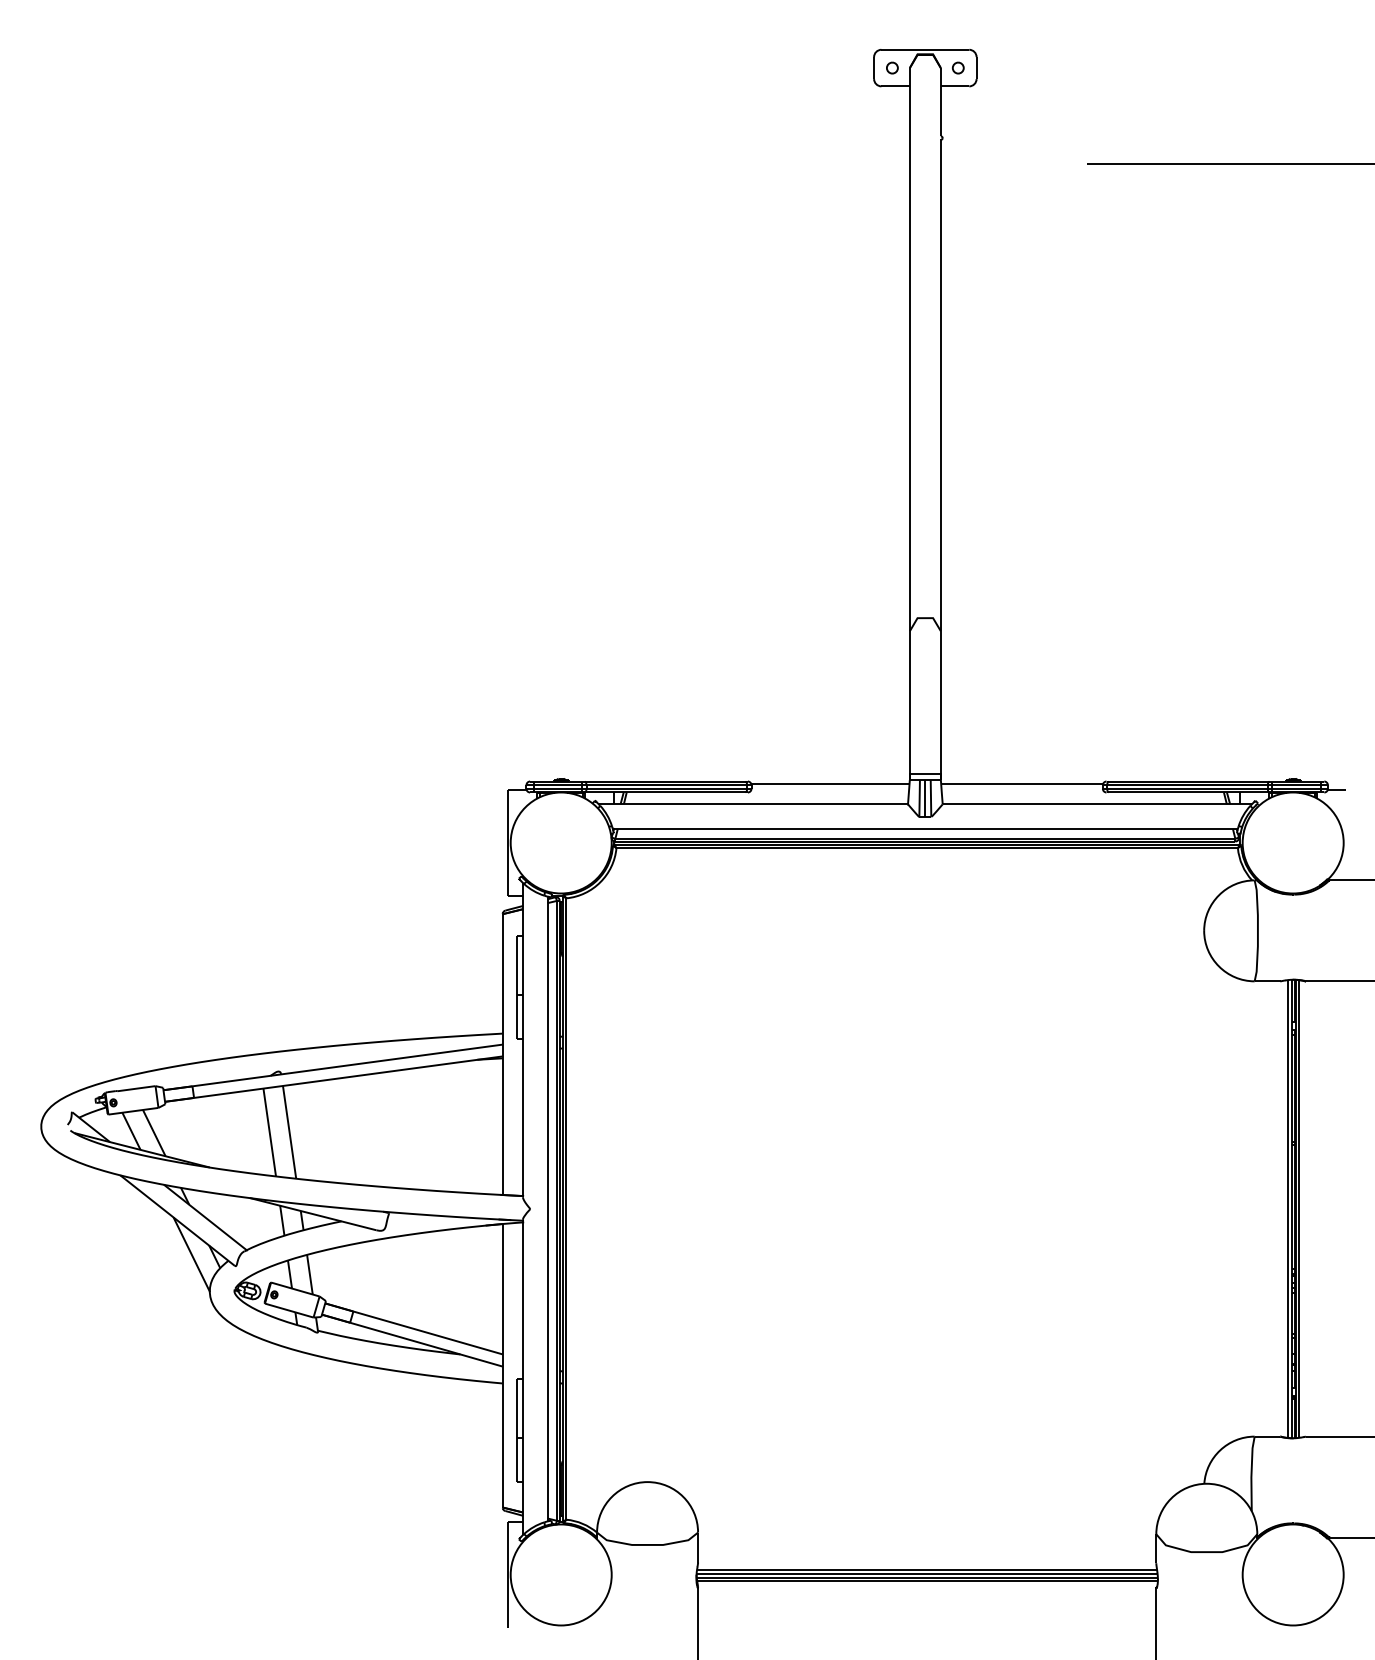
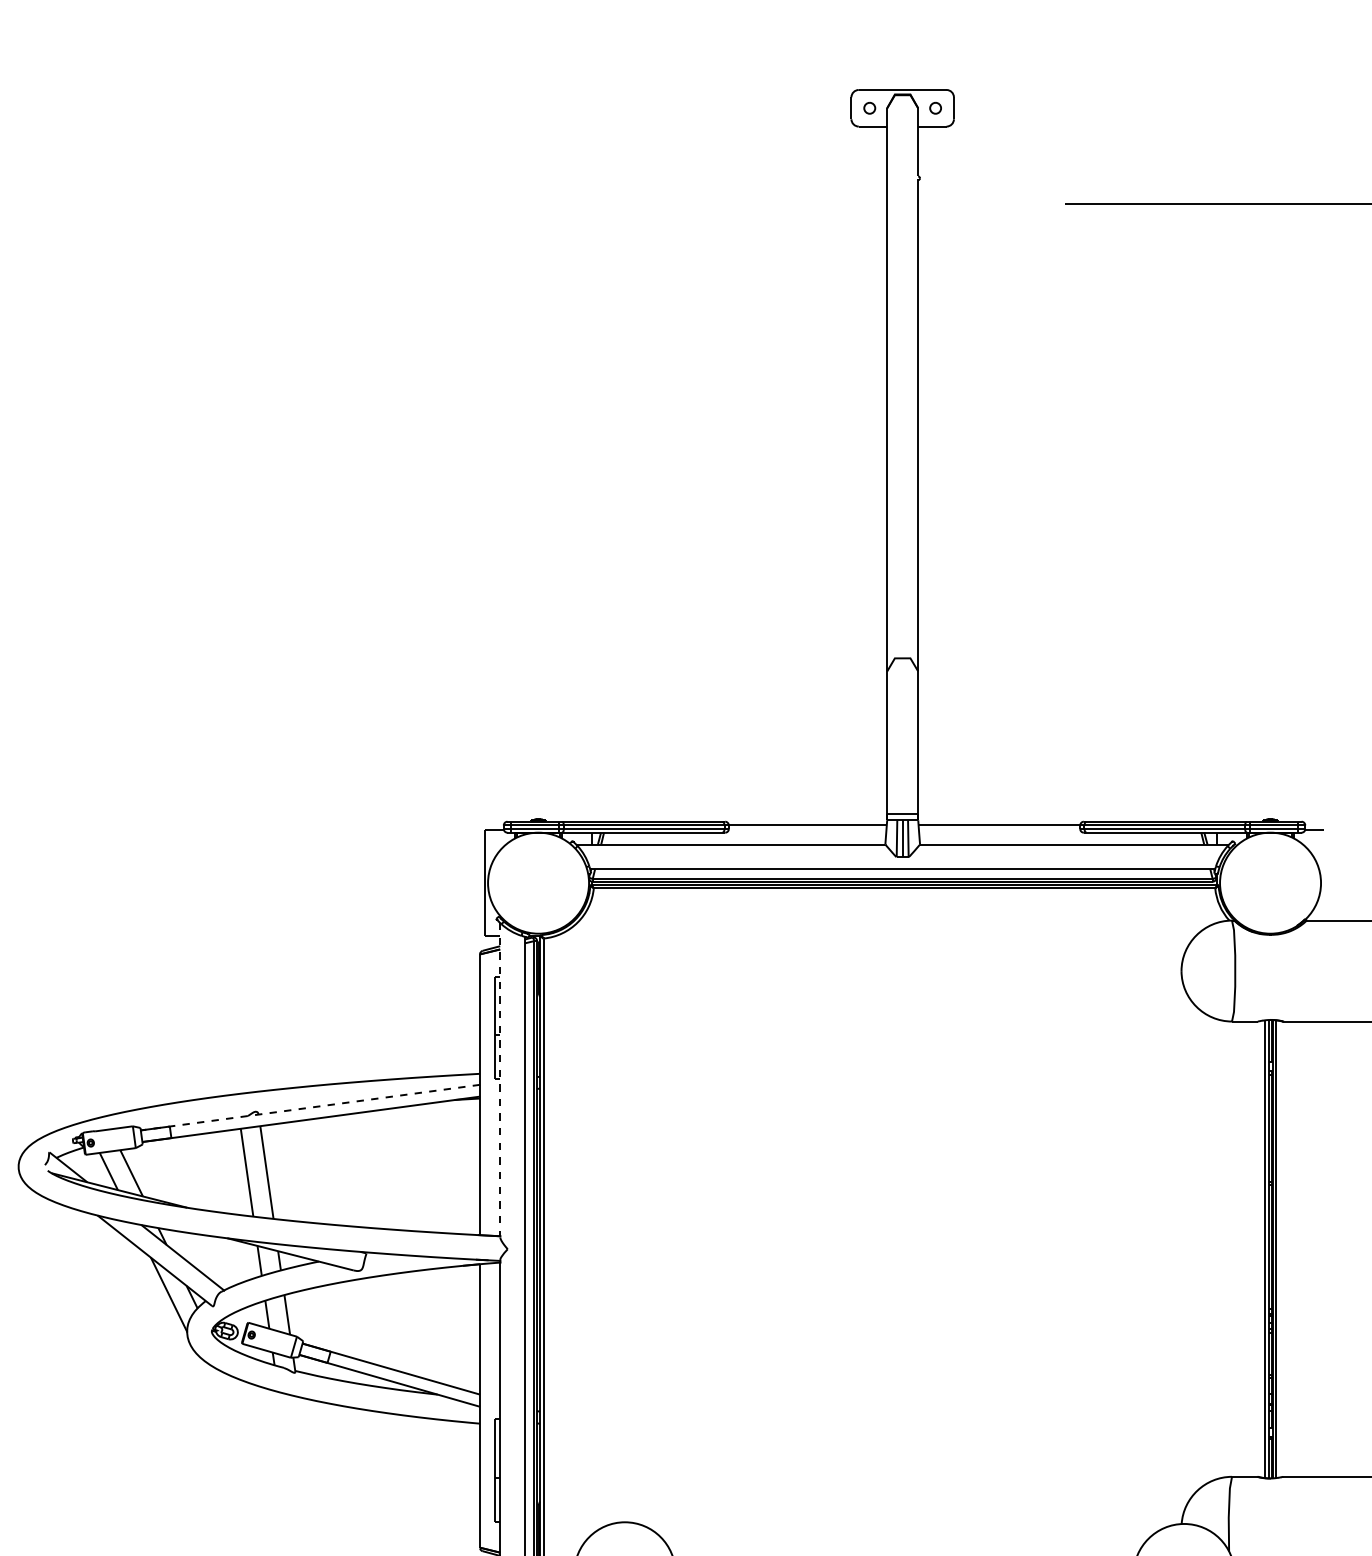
line: (522, 1040) -> (499, 1080), solid -> dashed
line: (332, 1067) -> (309, 1107), solid -> dashed

